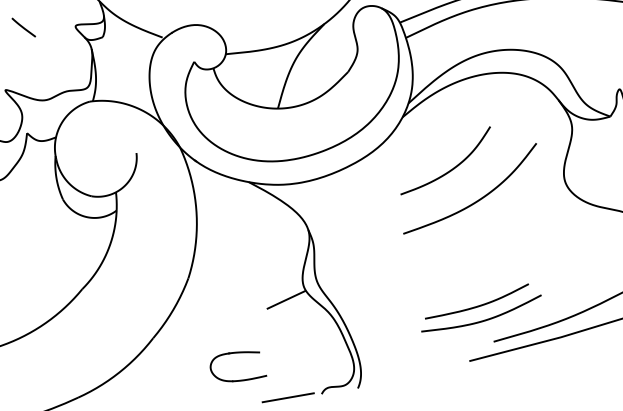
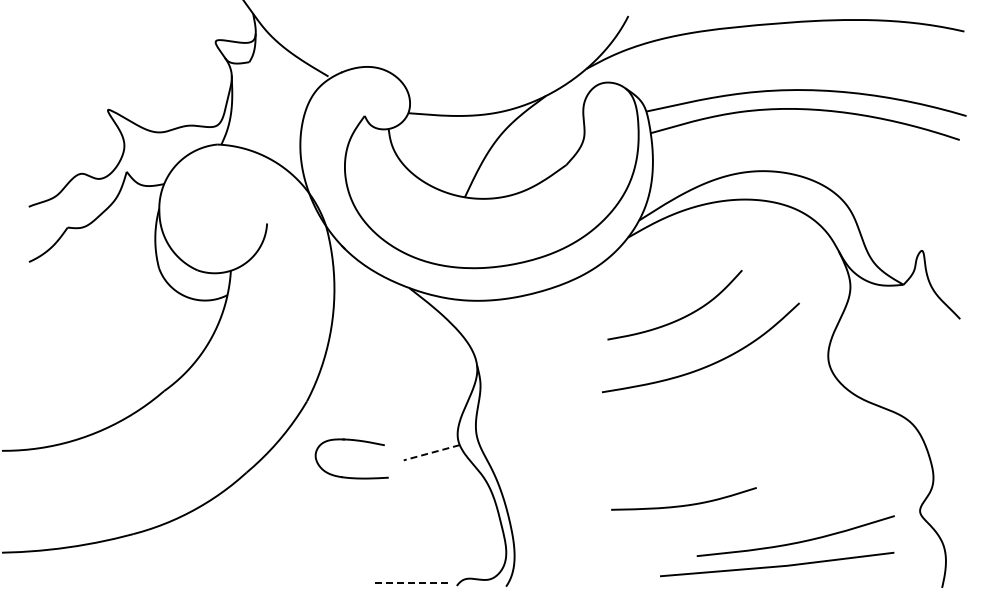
line: (23, 27) -> (146, 30), removed
line: (286, 299) -> (431, 452), solid -> dashed
curve: (482, 320) -> (687, 525), removed
part: (237, 353) -> (354, 441), moved
line: (288, 397) -> (411, 582), solid -> dashed

